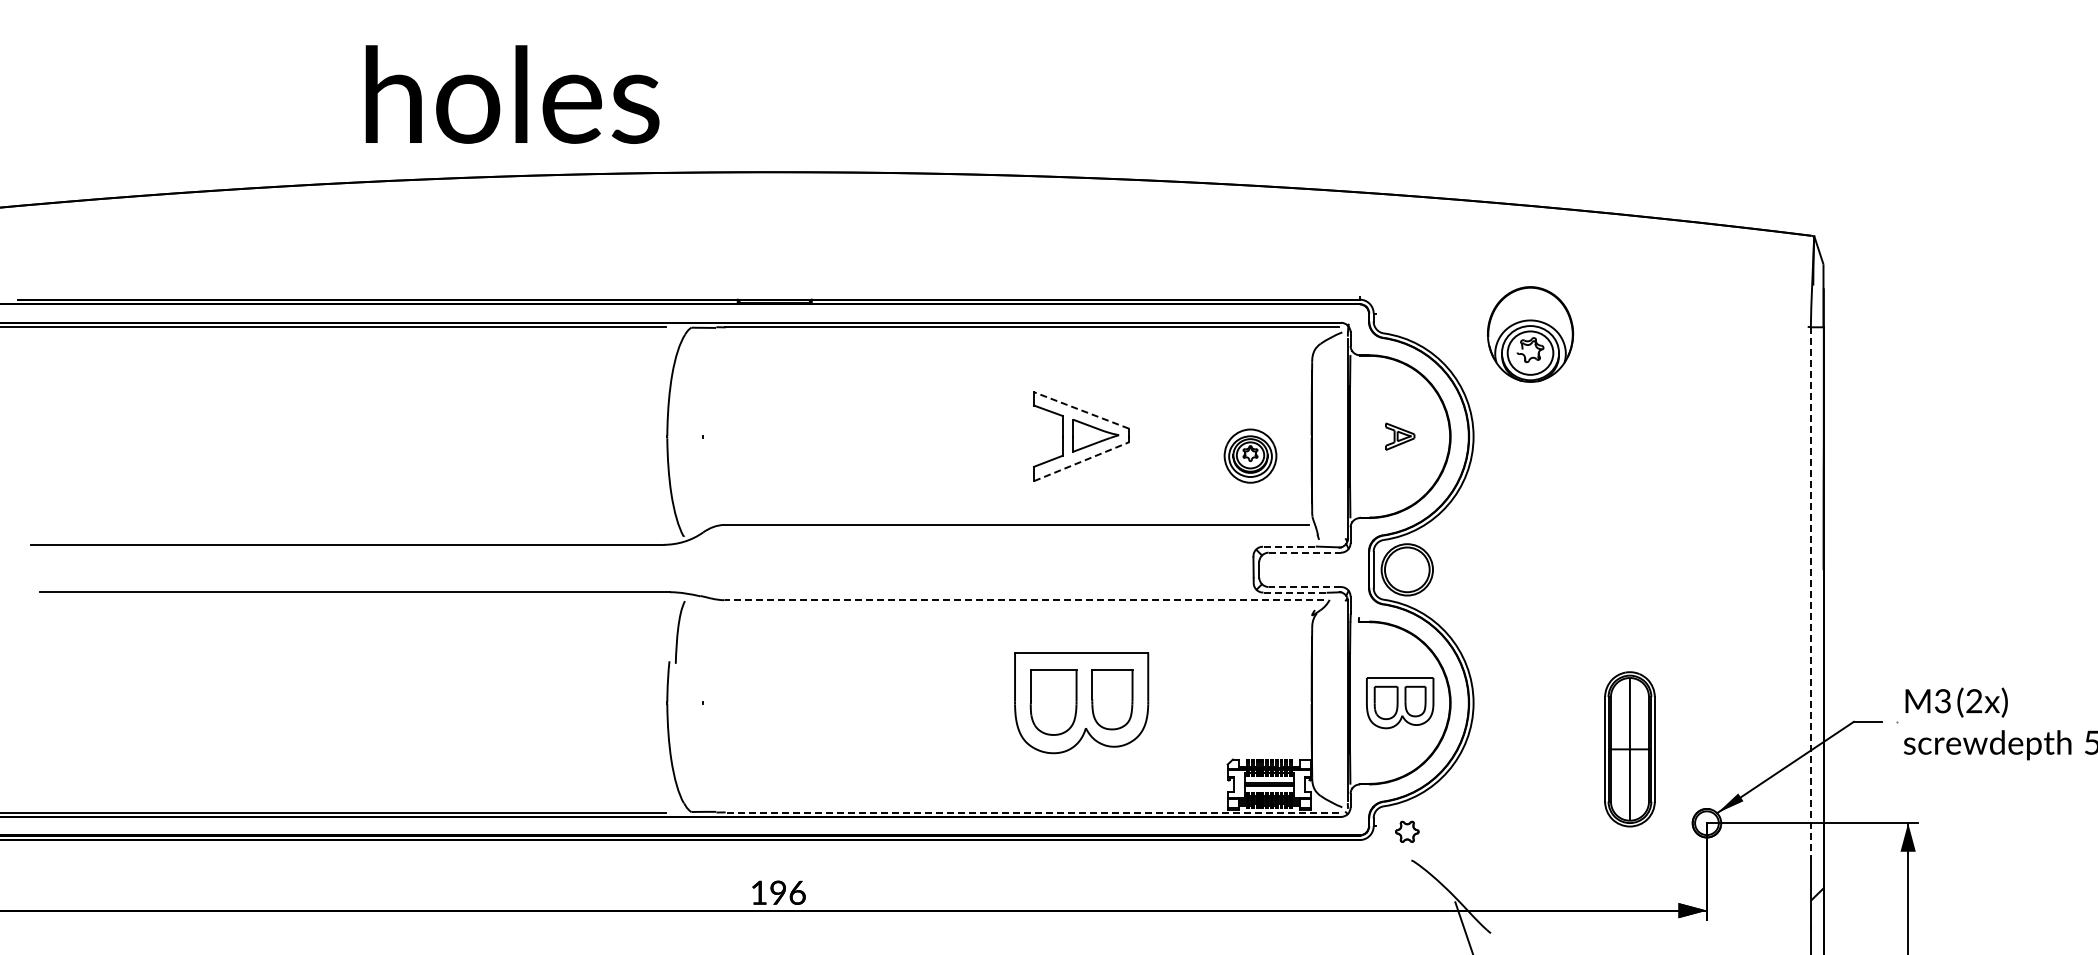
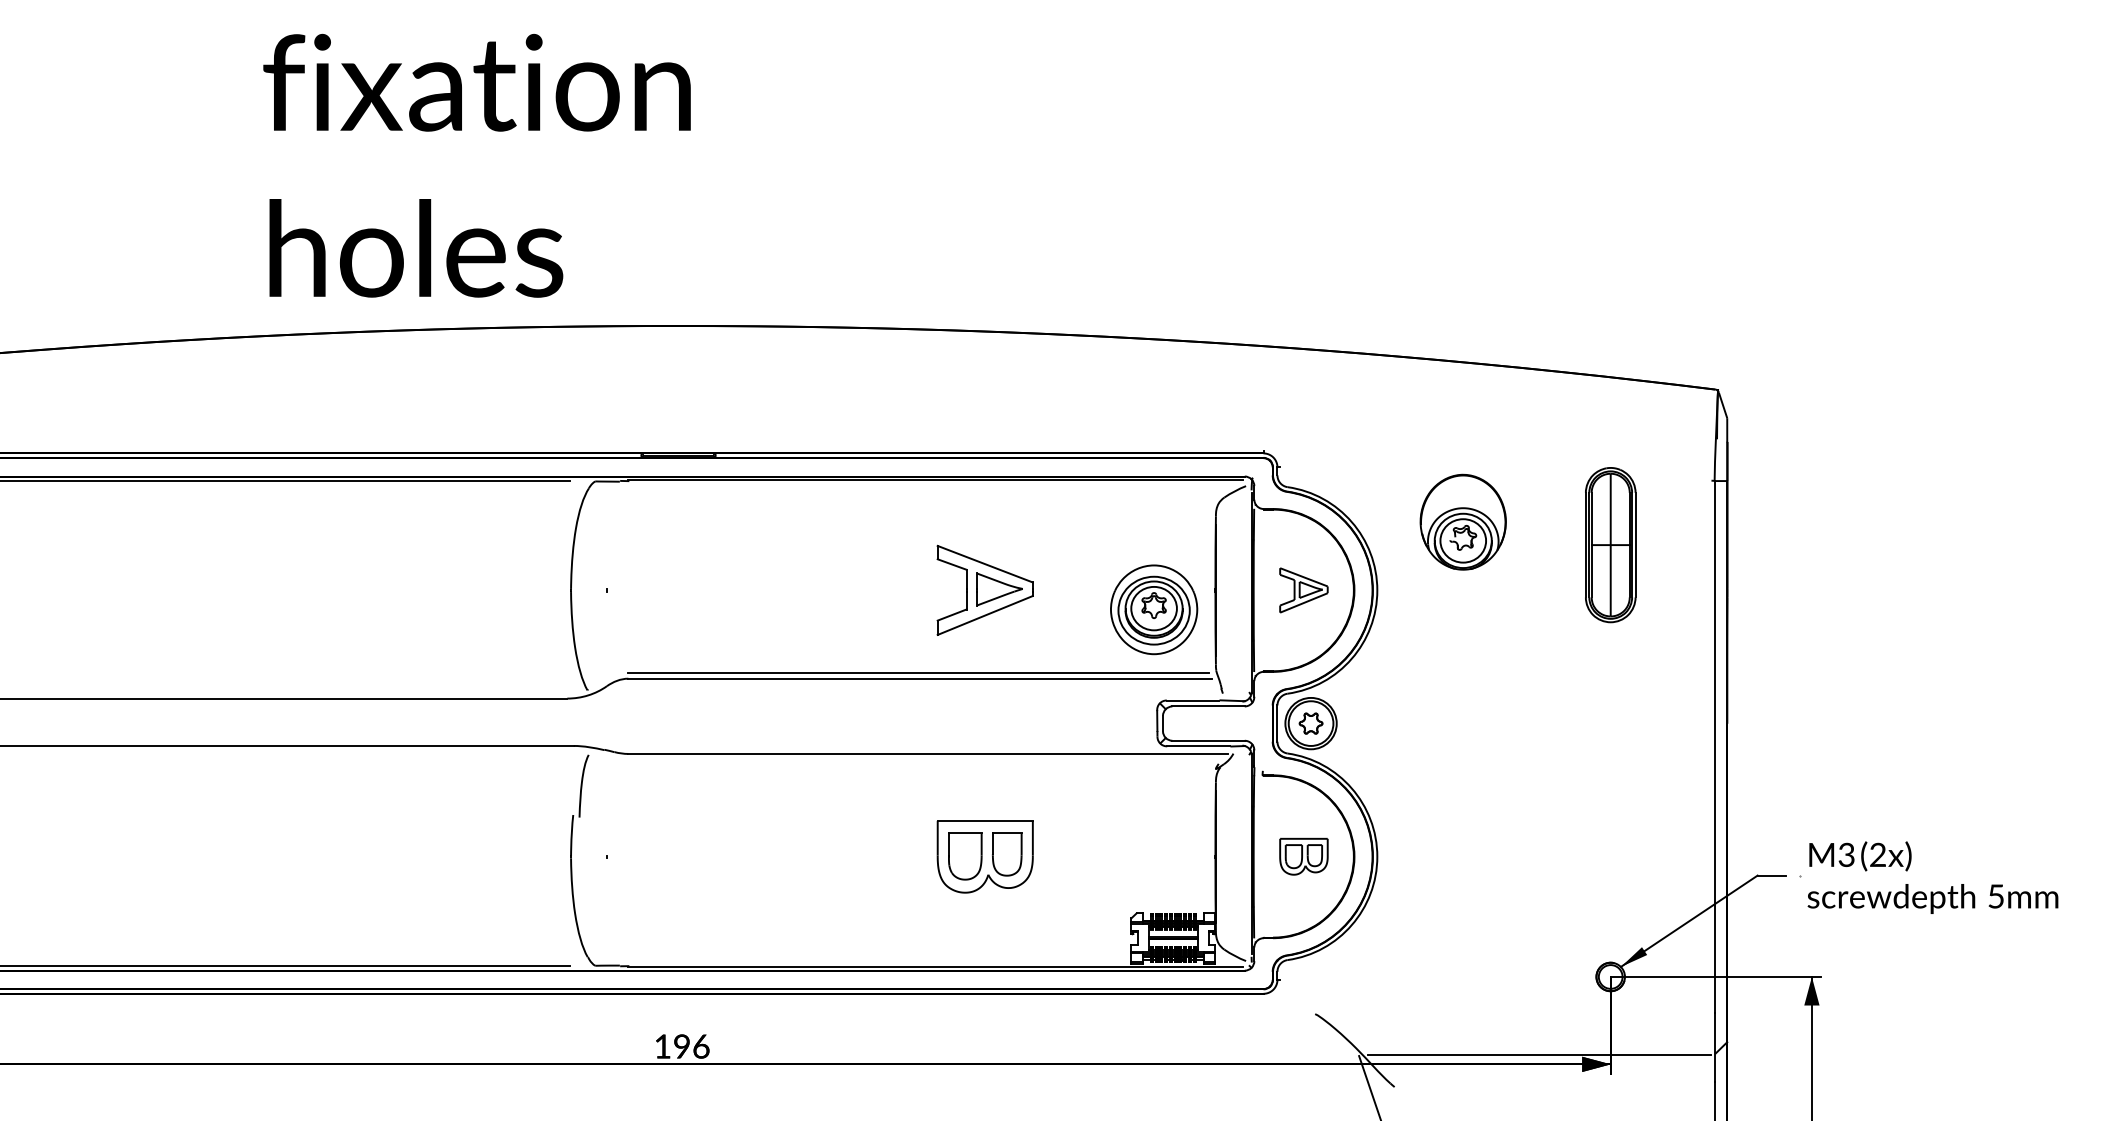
part: (1529, 333) -> (1462, 521), moved
line: (1081, 410) -> (985, 564), dashed -> solid
part: (1399, 436) -> (1303, 590), size x1.67
part: (1250, 455) -> (1154, 609), size x1.67
line: (1081, 461) -> (985, 615), dashed -> solid
line: (1014, 518) -> (918, 672), added
line: (1288, 546) -> (1192, 700), dashed -> solid
line: (1305, 552) -> (1209, 706), dashed -> solid
line: (1304, 586) -> (1208, 740), dashed -> solid
line: (1293, 592) -> (1197, 746), dashed -> solid
line: (1810, 593) -> (1714, 747), dashed -> solid
line: (1024, 599) -> (928, 753), dashed -> solid
part: (1080, 702) -> (984, 856), size x0.71
part: (1399, 702) -> (1303, 856), size x0.71
part: (1629, 749) -> (1610, 545), moved
line: (1031, 812) -> (935, 966), dashed -> solid
part: (1406, 831) -> (1310, 723), moved
line: (1635, 900) -> (1539, 1054), added

